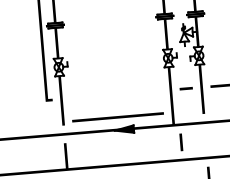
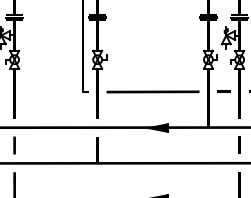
line: (117, 116) -> (152, 91), moved
line: (181, 141) -> (239, 144), moved

